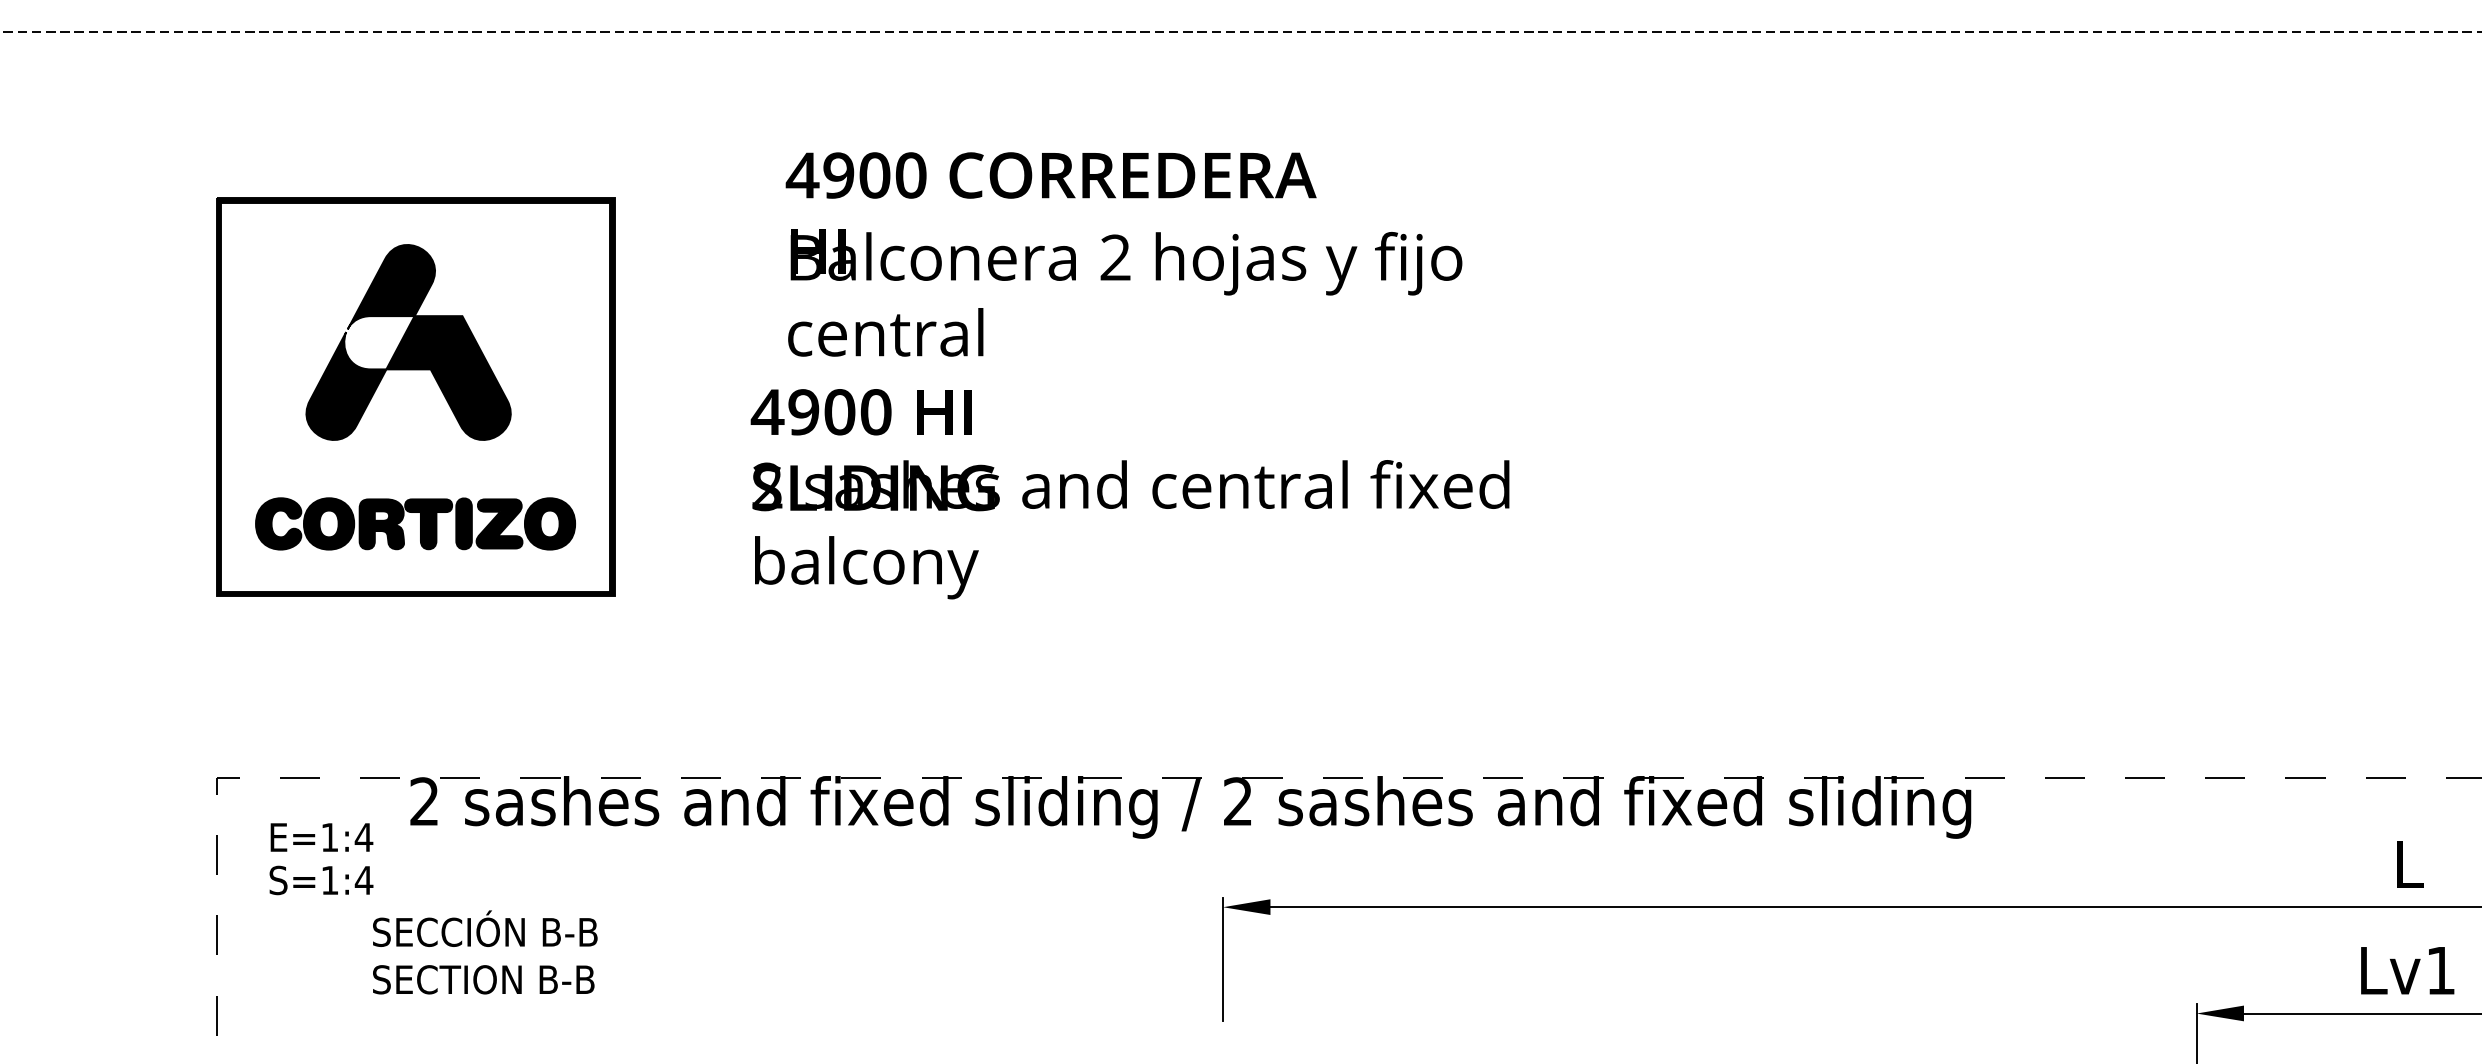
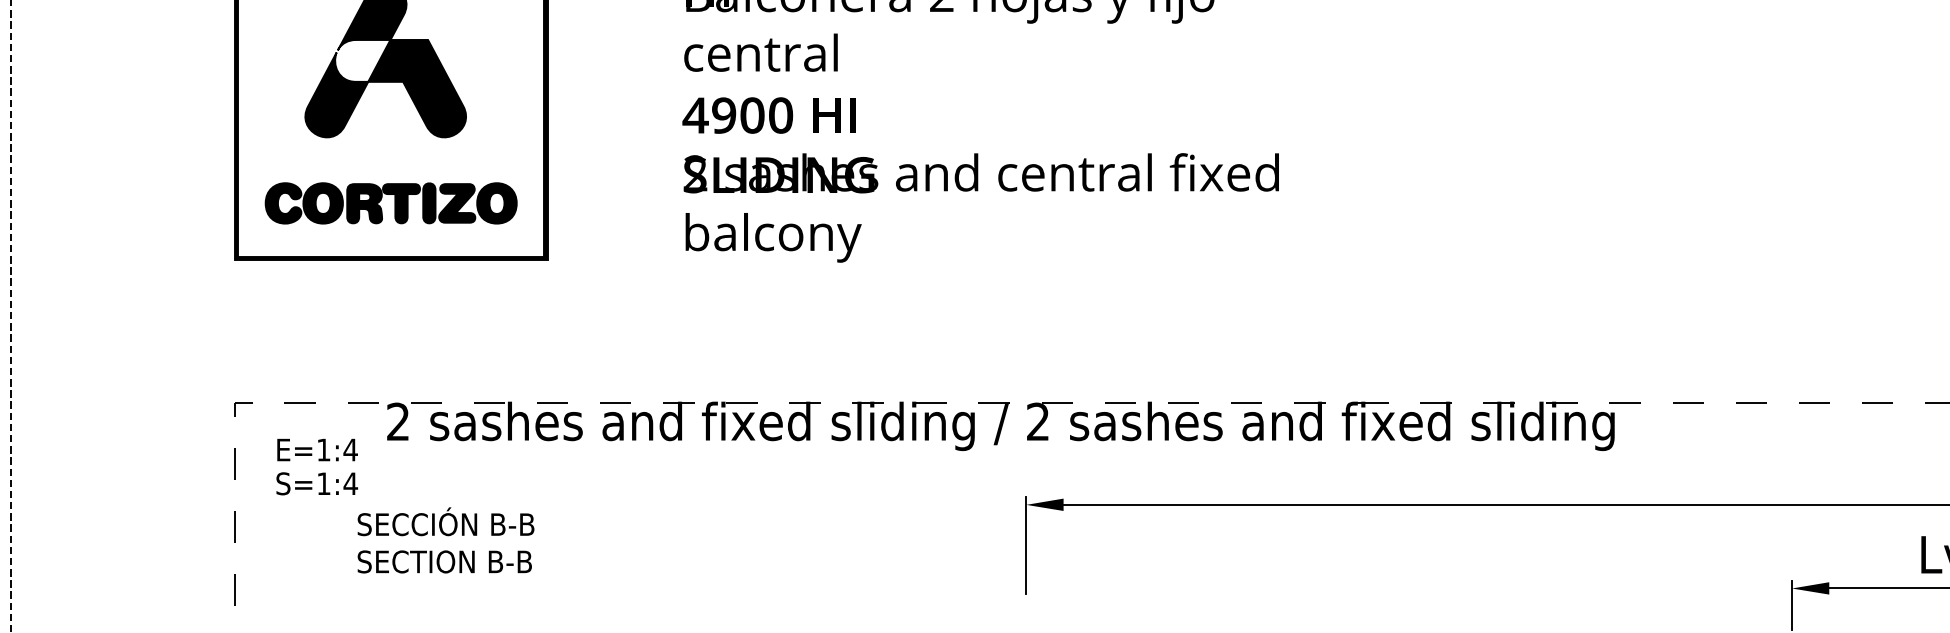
text: (1129, 494) -> (980, 180), moved

